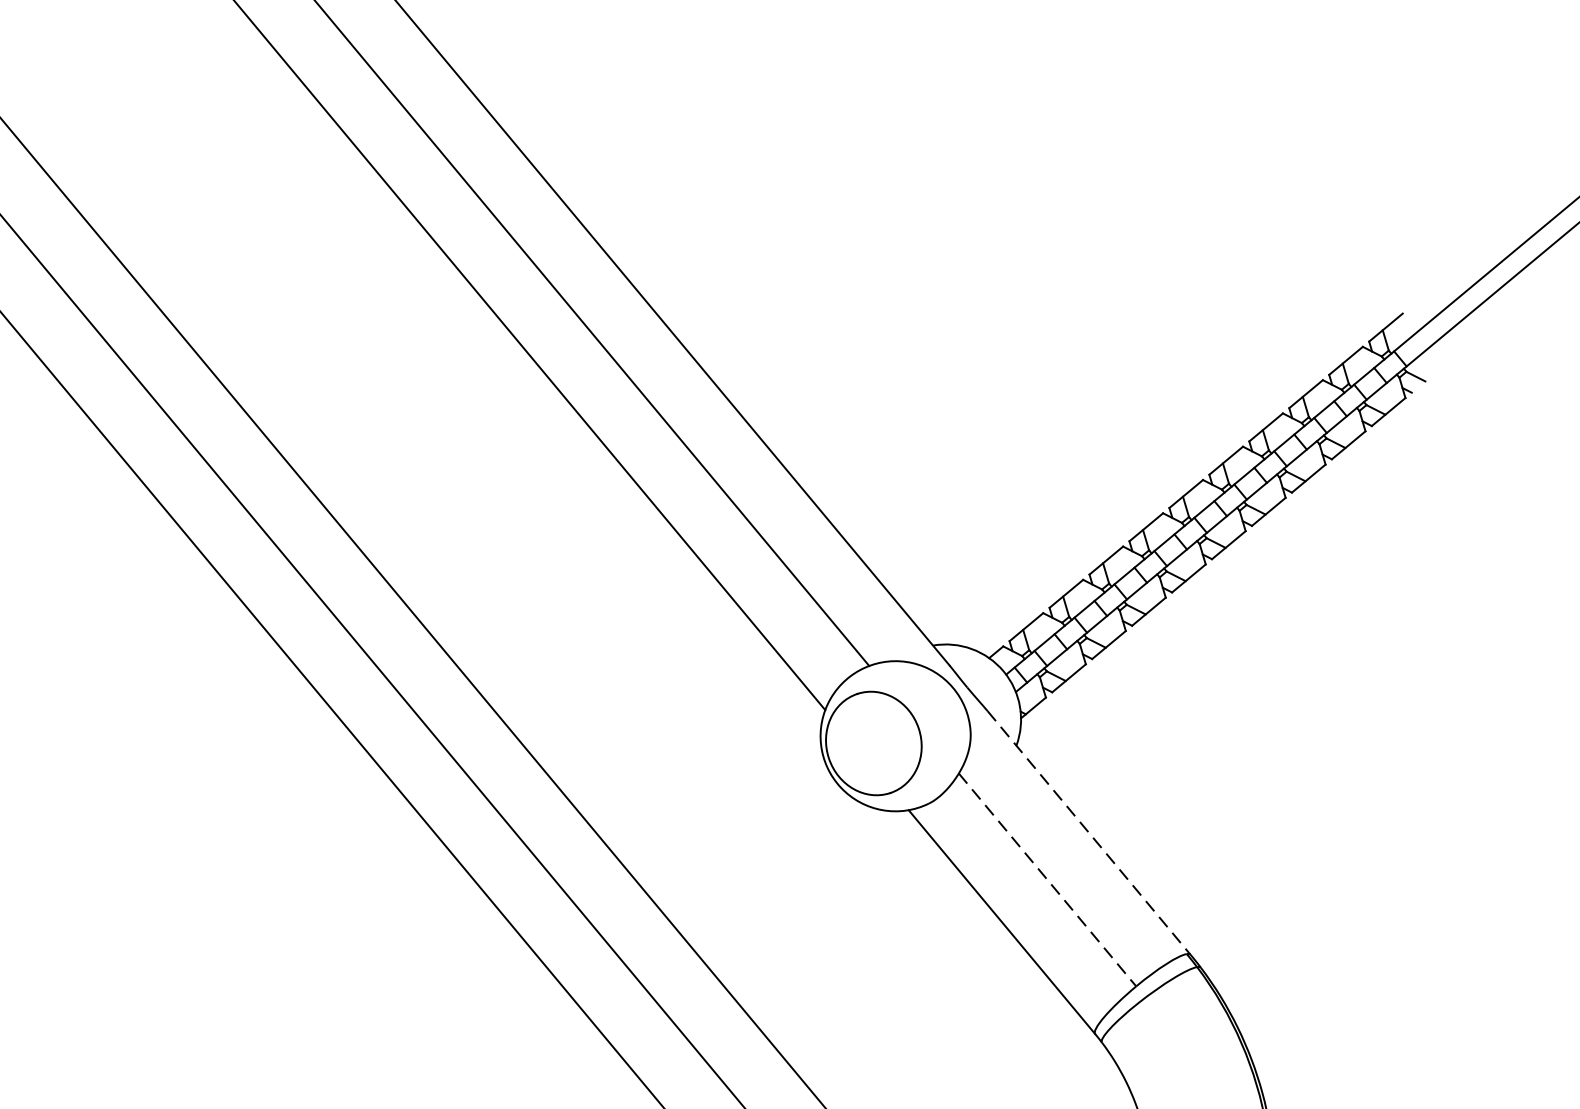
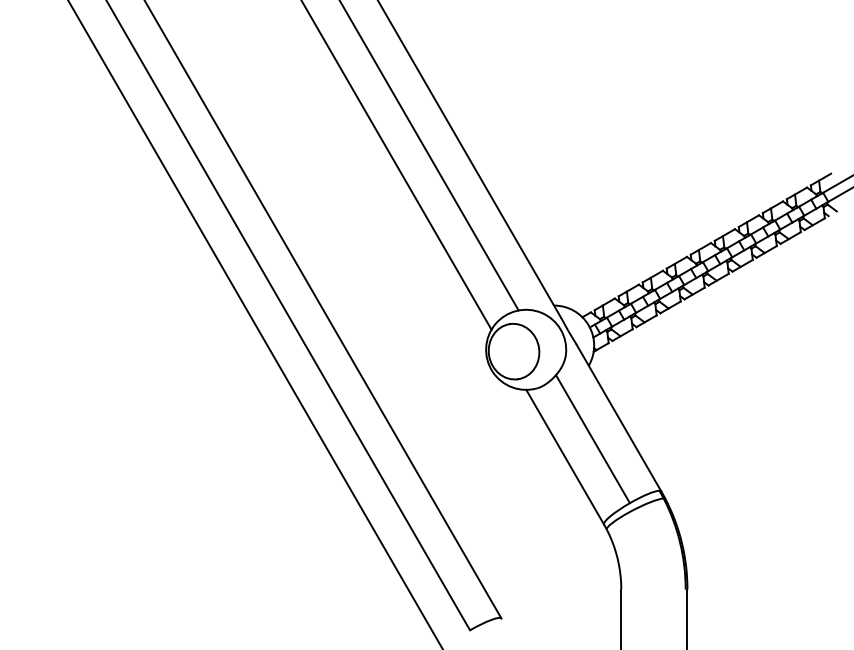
line: (1089, 833) -> (619, 418), dashed -> solid
line: (1046, 880) -> (592, 439), dashed -> solid

